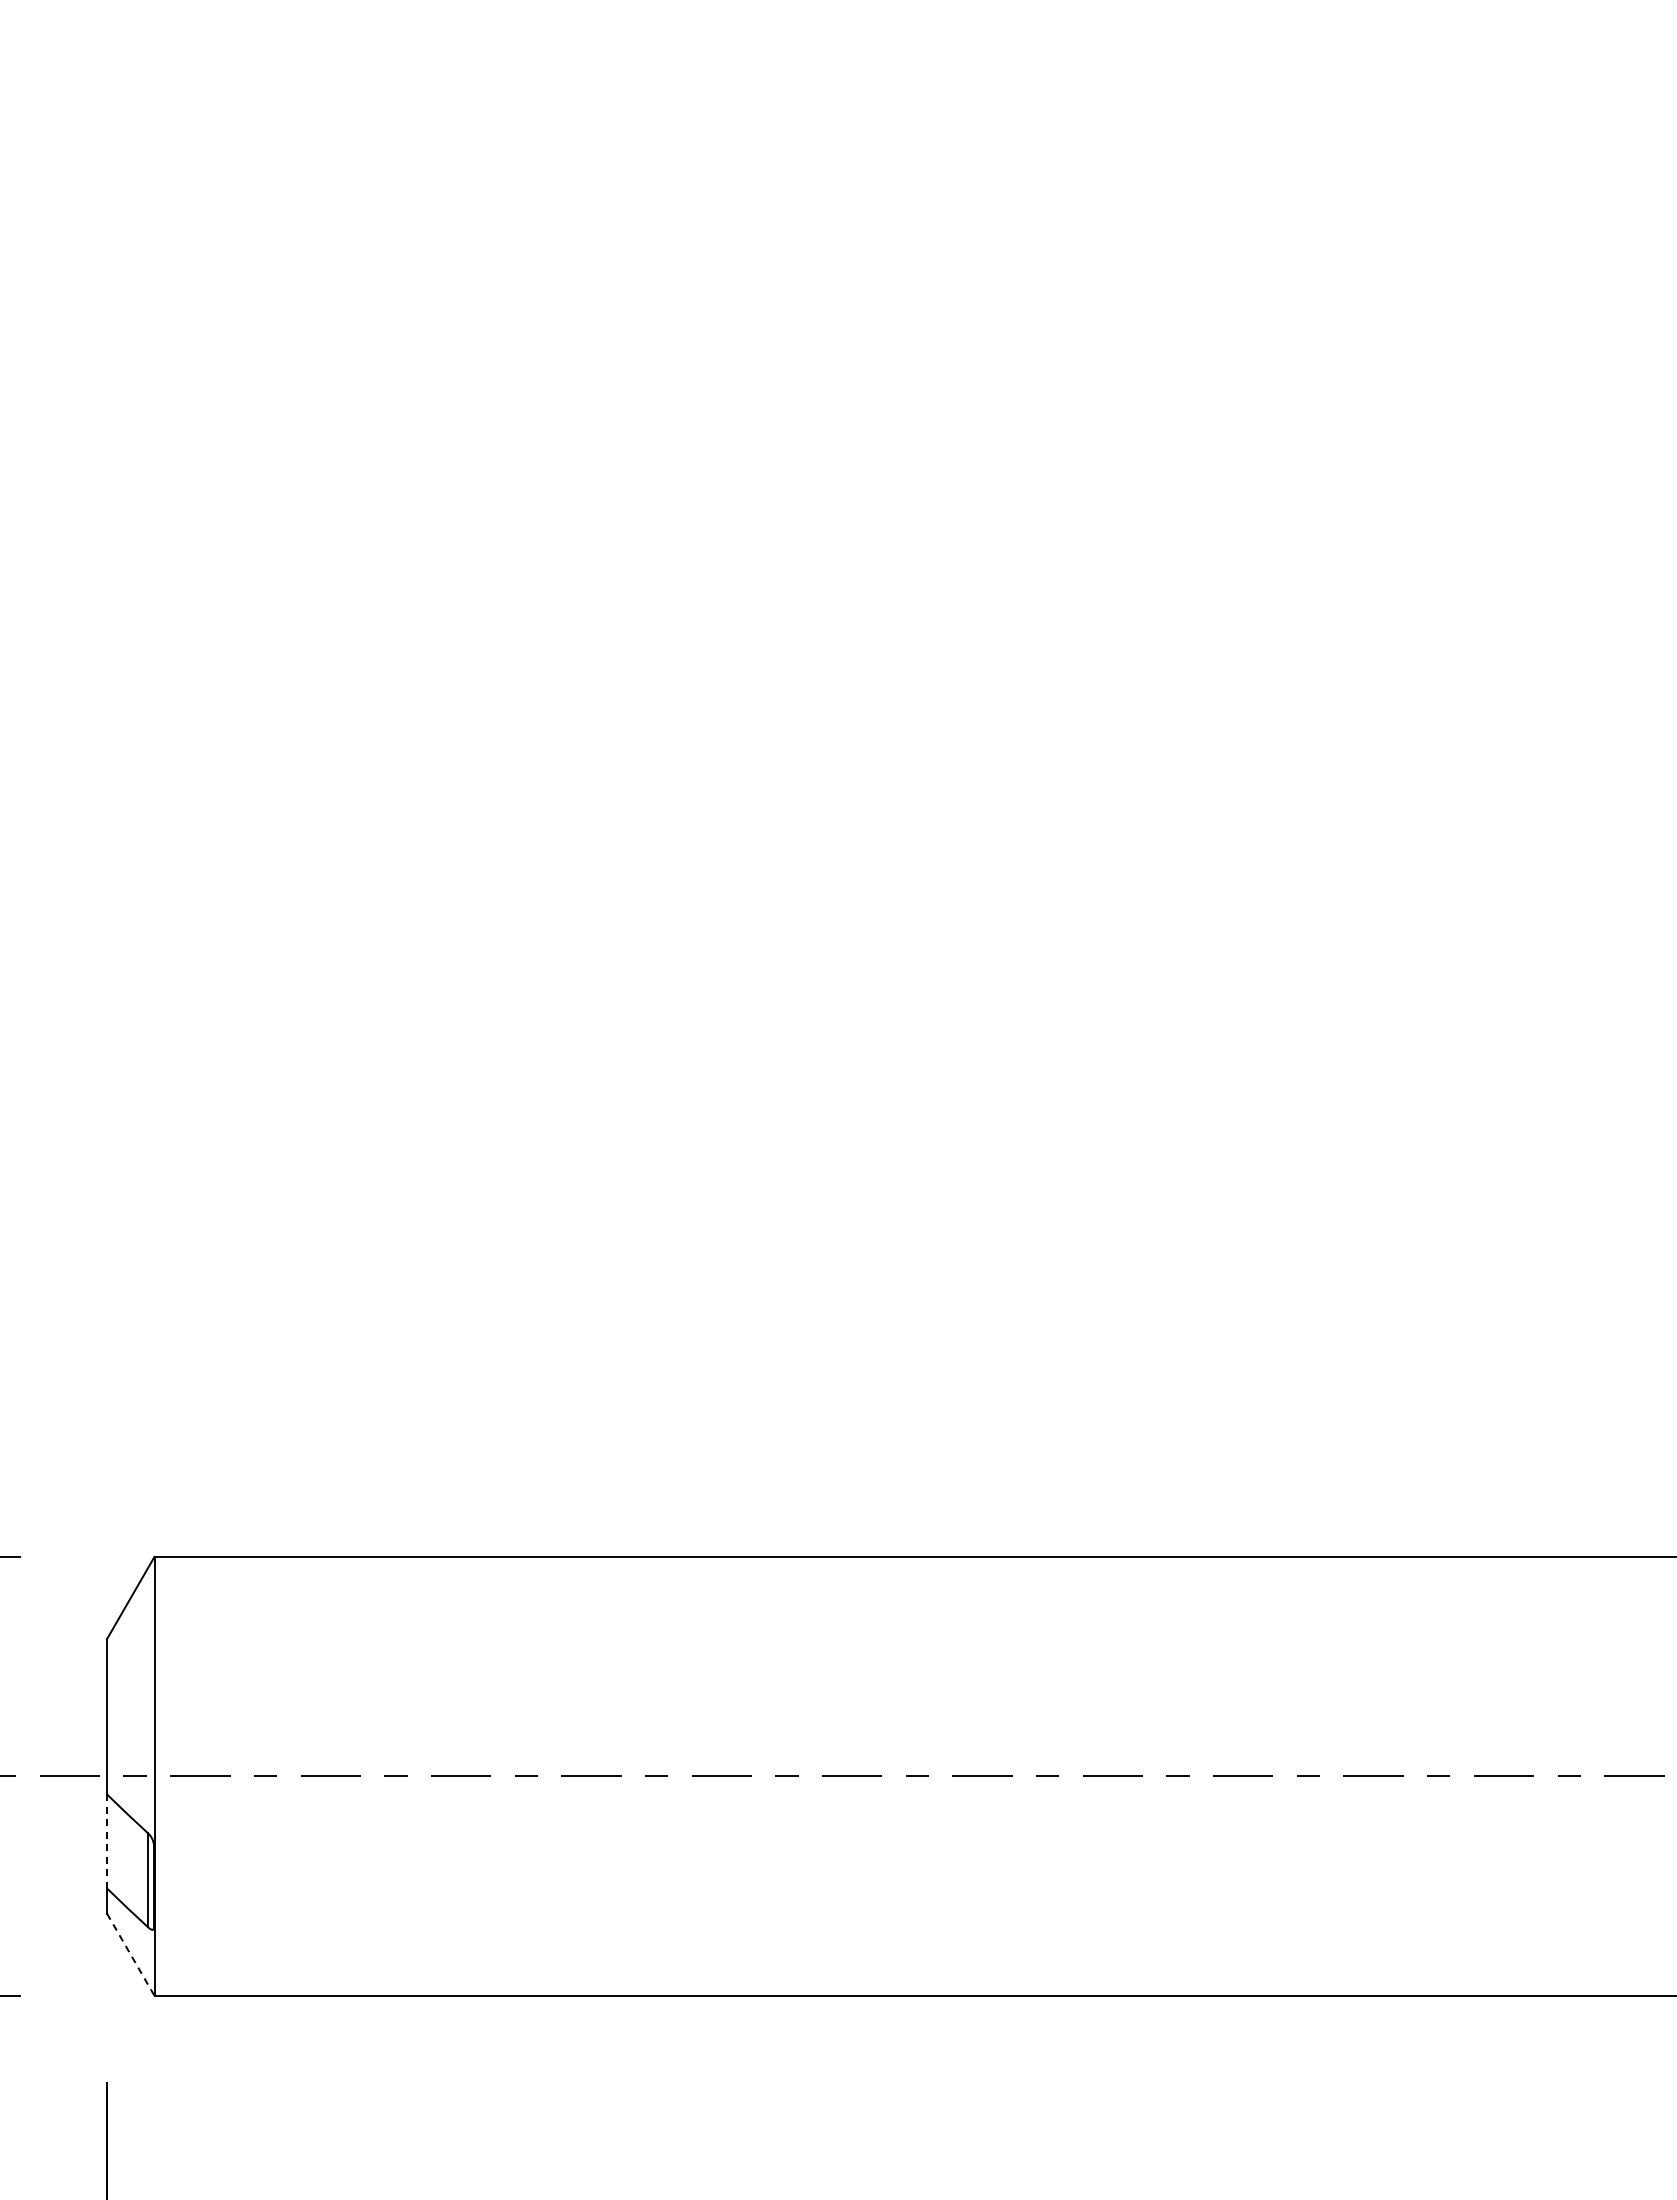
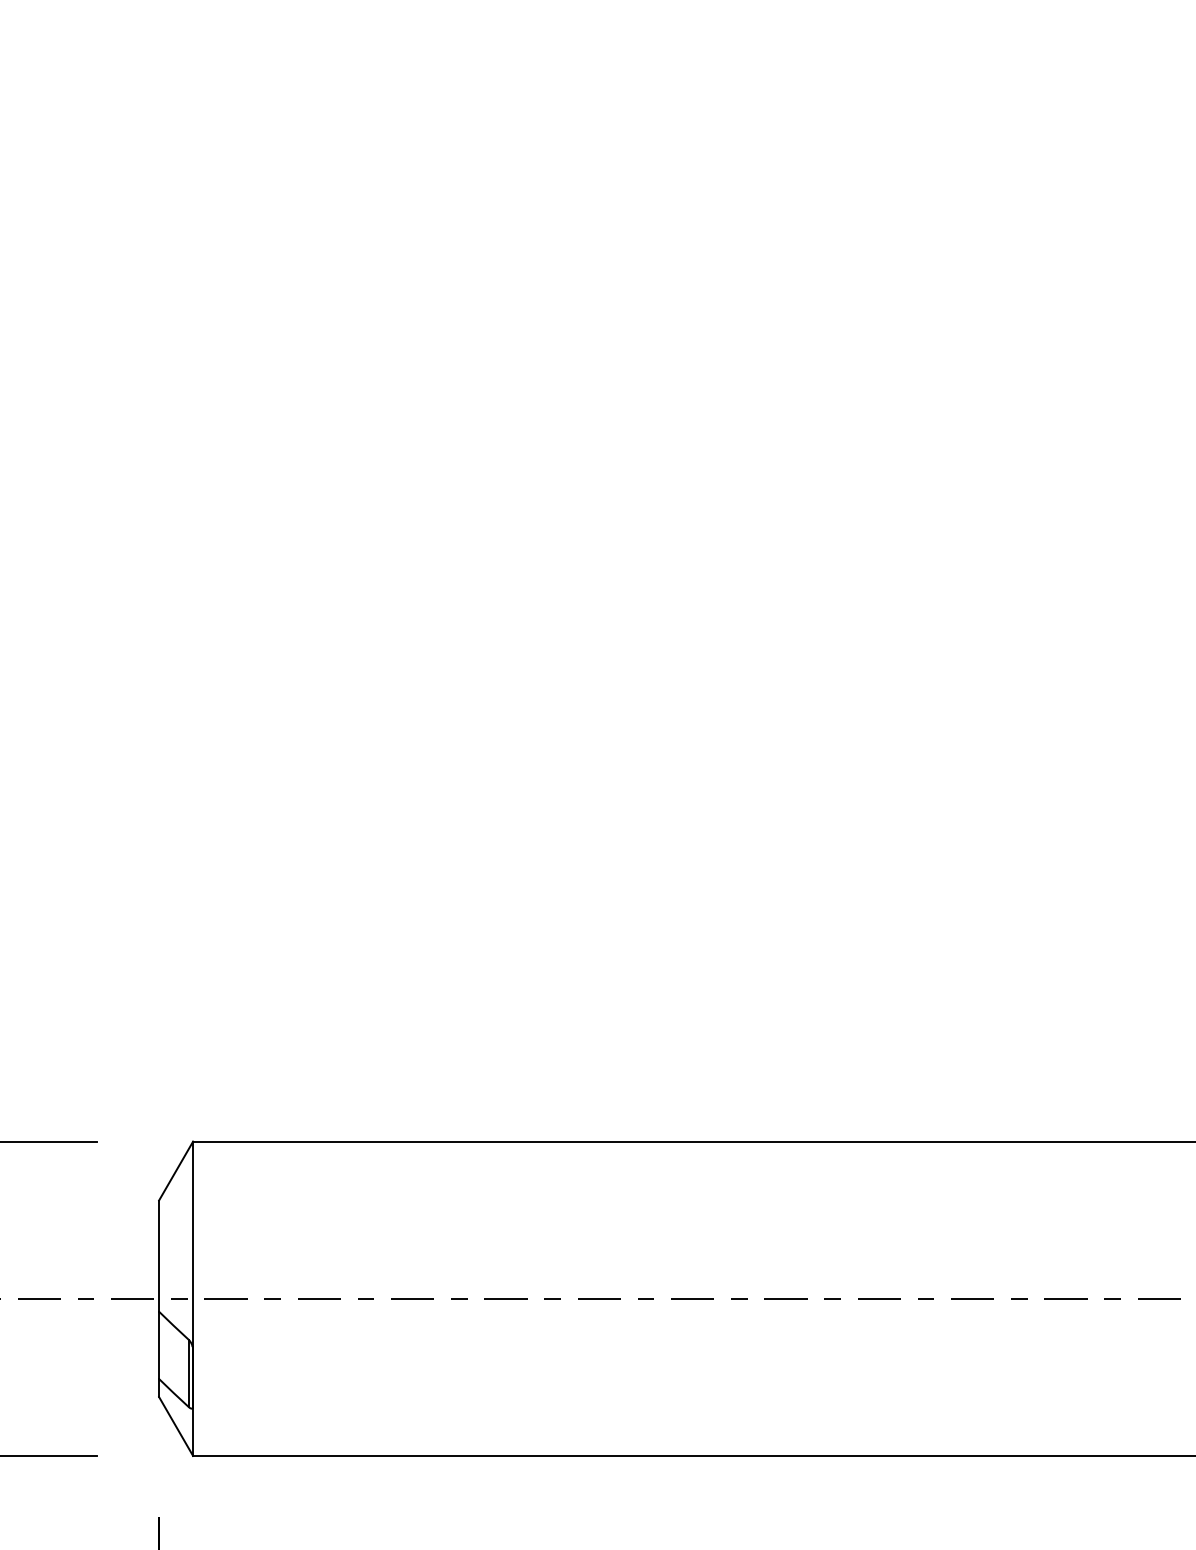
line: (107, 1841) -> (159, 1345), dashed -> solid
line: (130, 1954) -> (175, 1426), dashed -> solid

